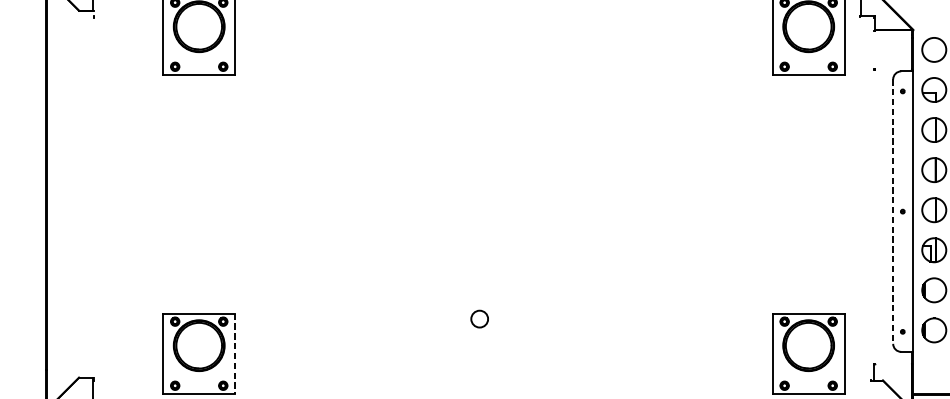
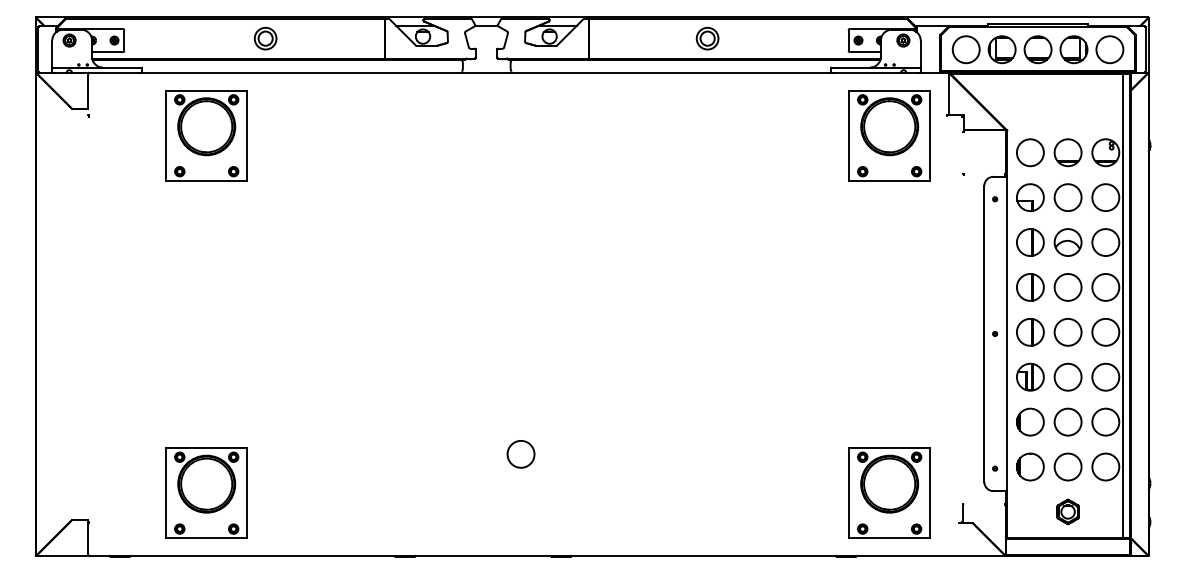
line: (893, 212) -> (984, 334), dashed -> solid
circle: (479, 319) -> (520, 454), size x1.43
line: (235, 354) -> (247, 493), dashed -> solid

